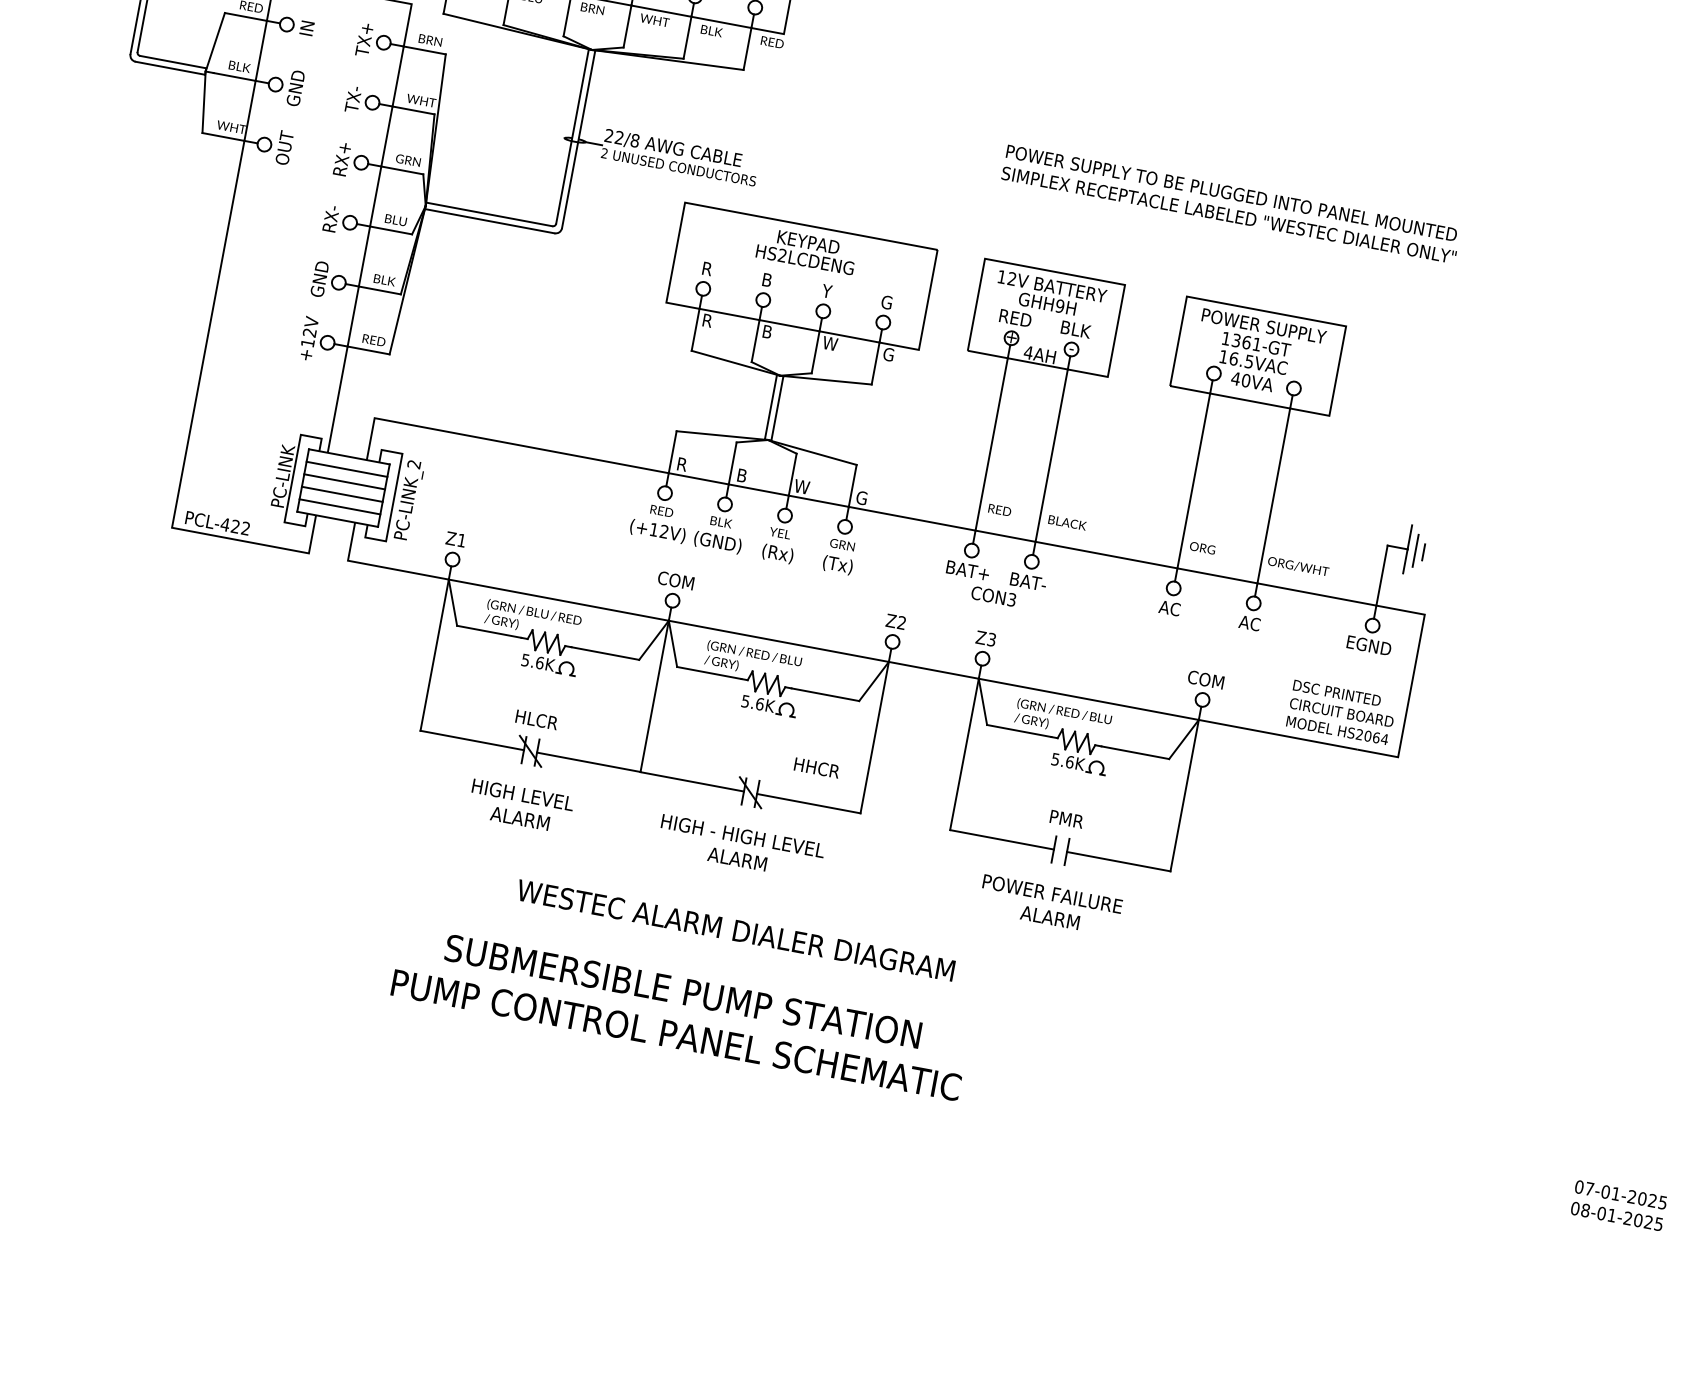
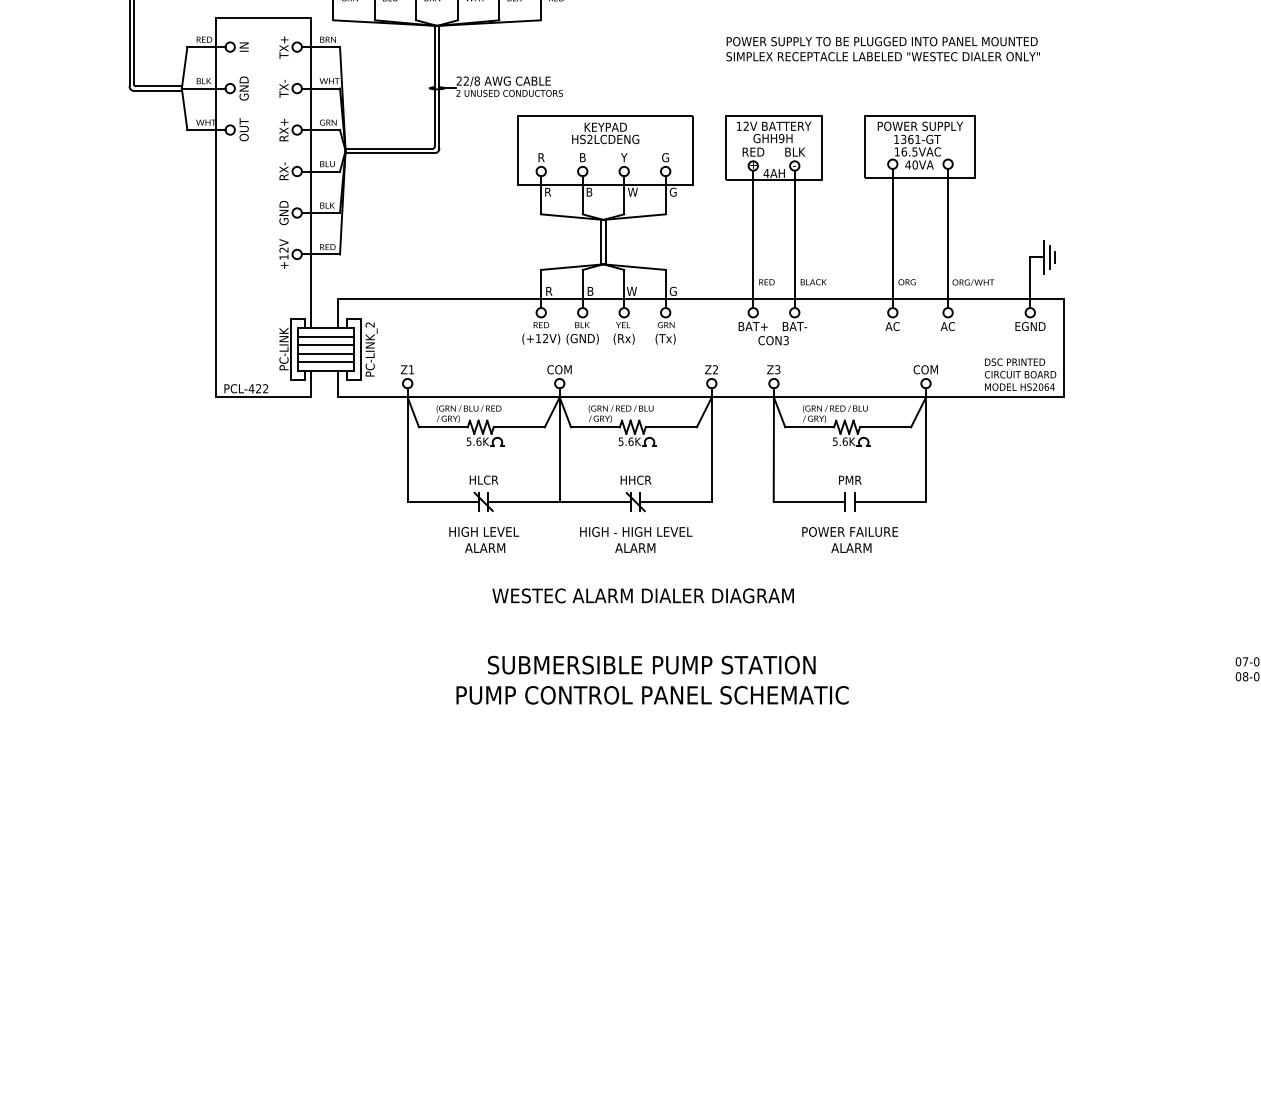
text: (816, 766) -> (635, 479), moved
text: (680, 1012) -> (652, 679), moved

